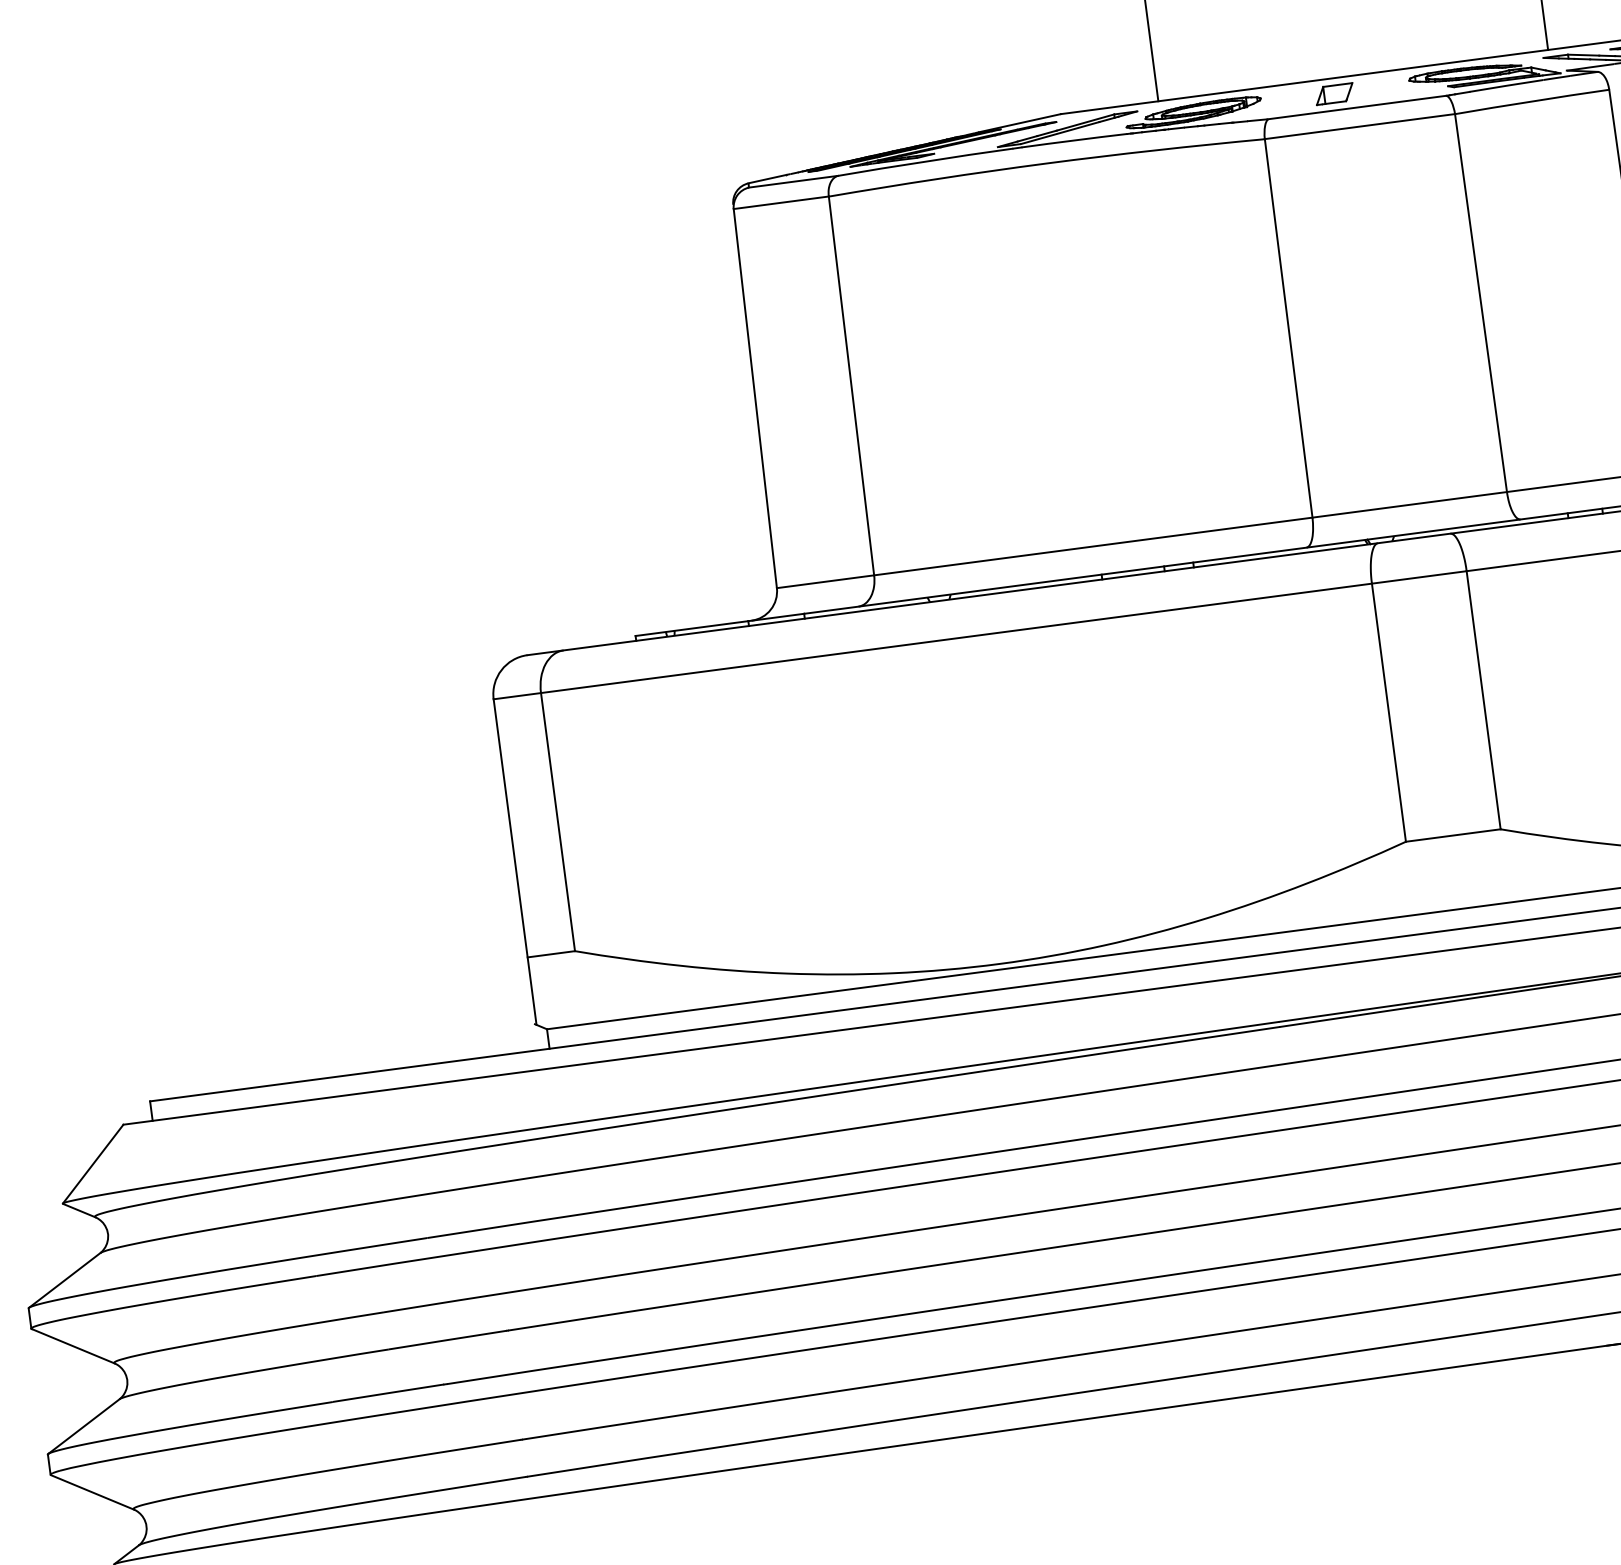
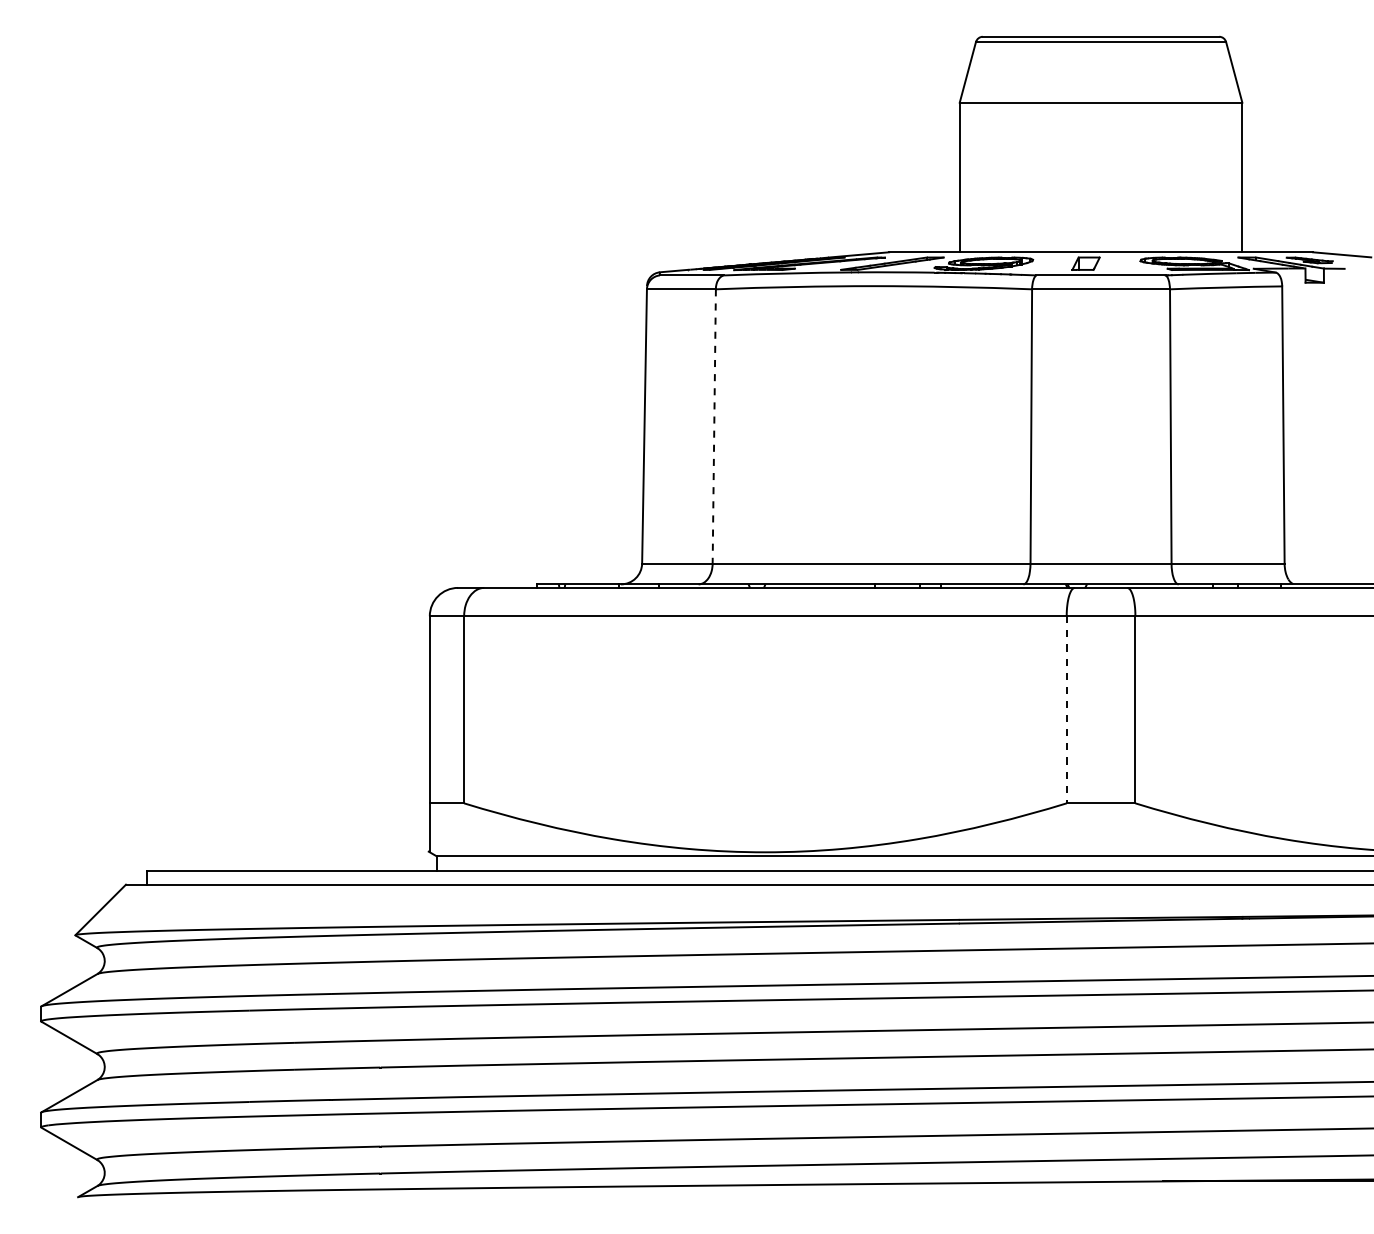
line: (851, 386) -> (714, 426), solid -> dashed
line: (1388, 712) -> (1066, 709), solid -> dashed

